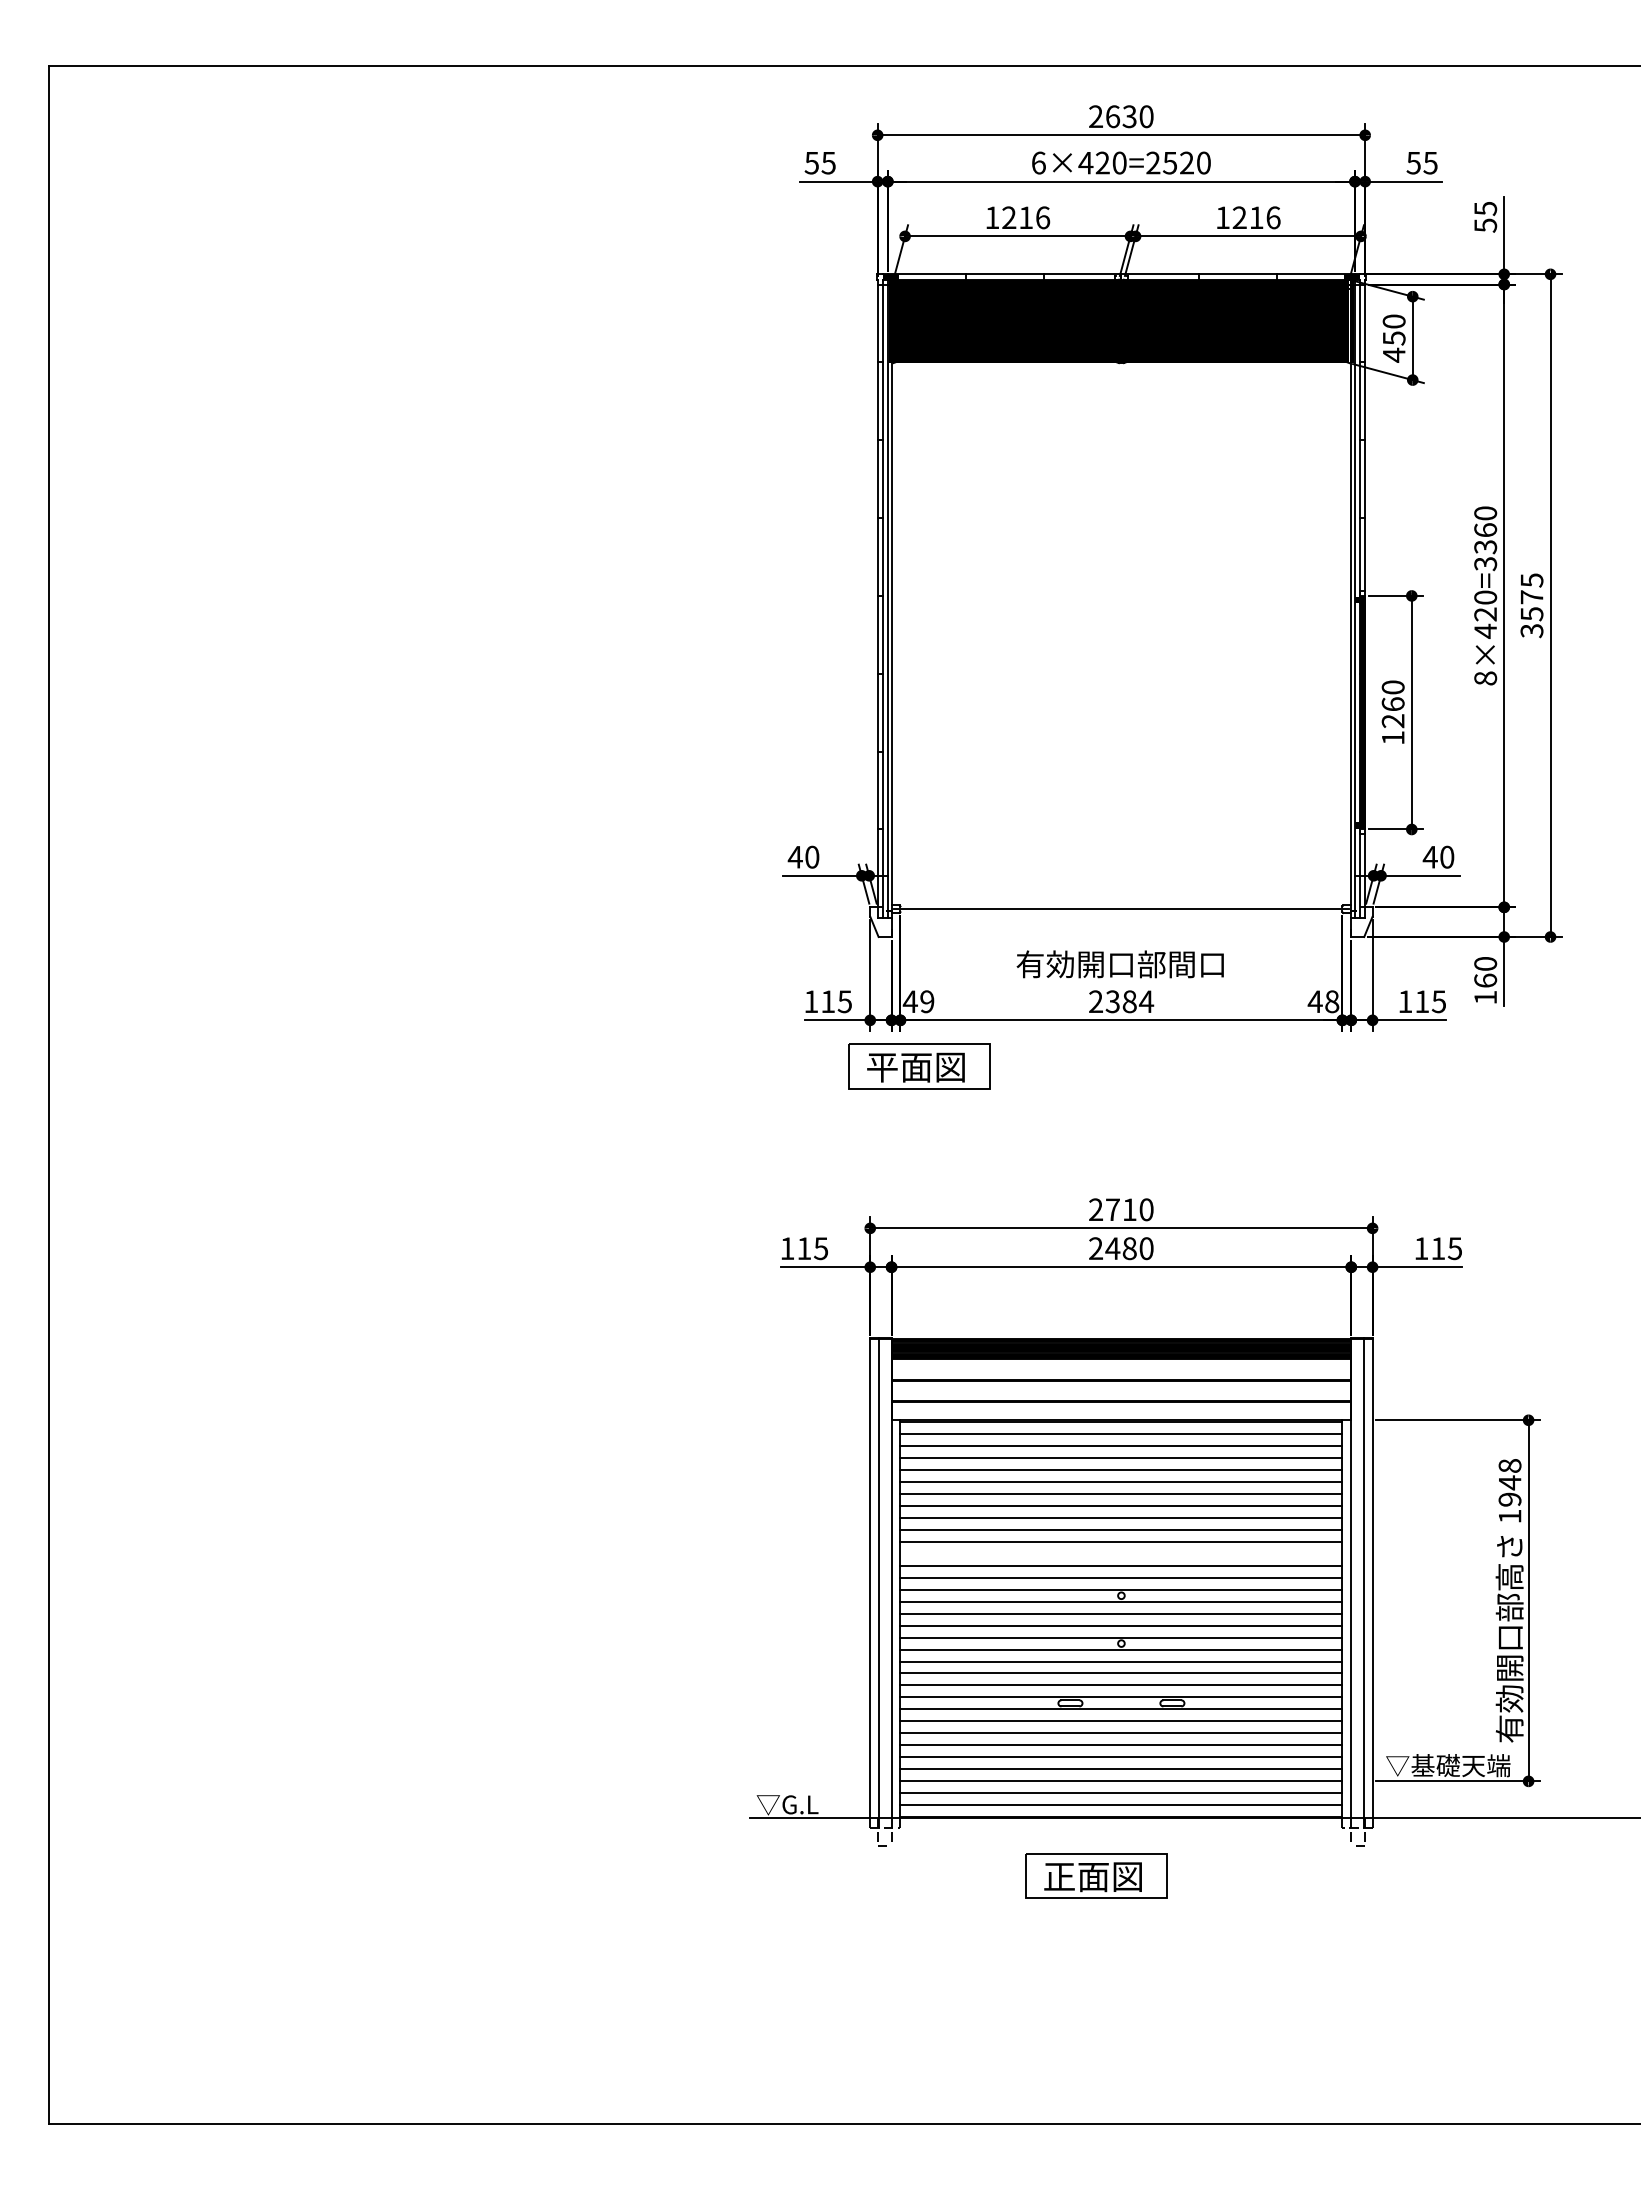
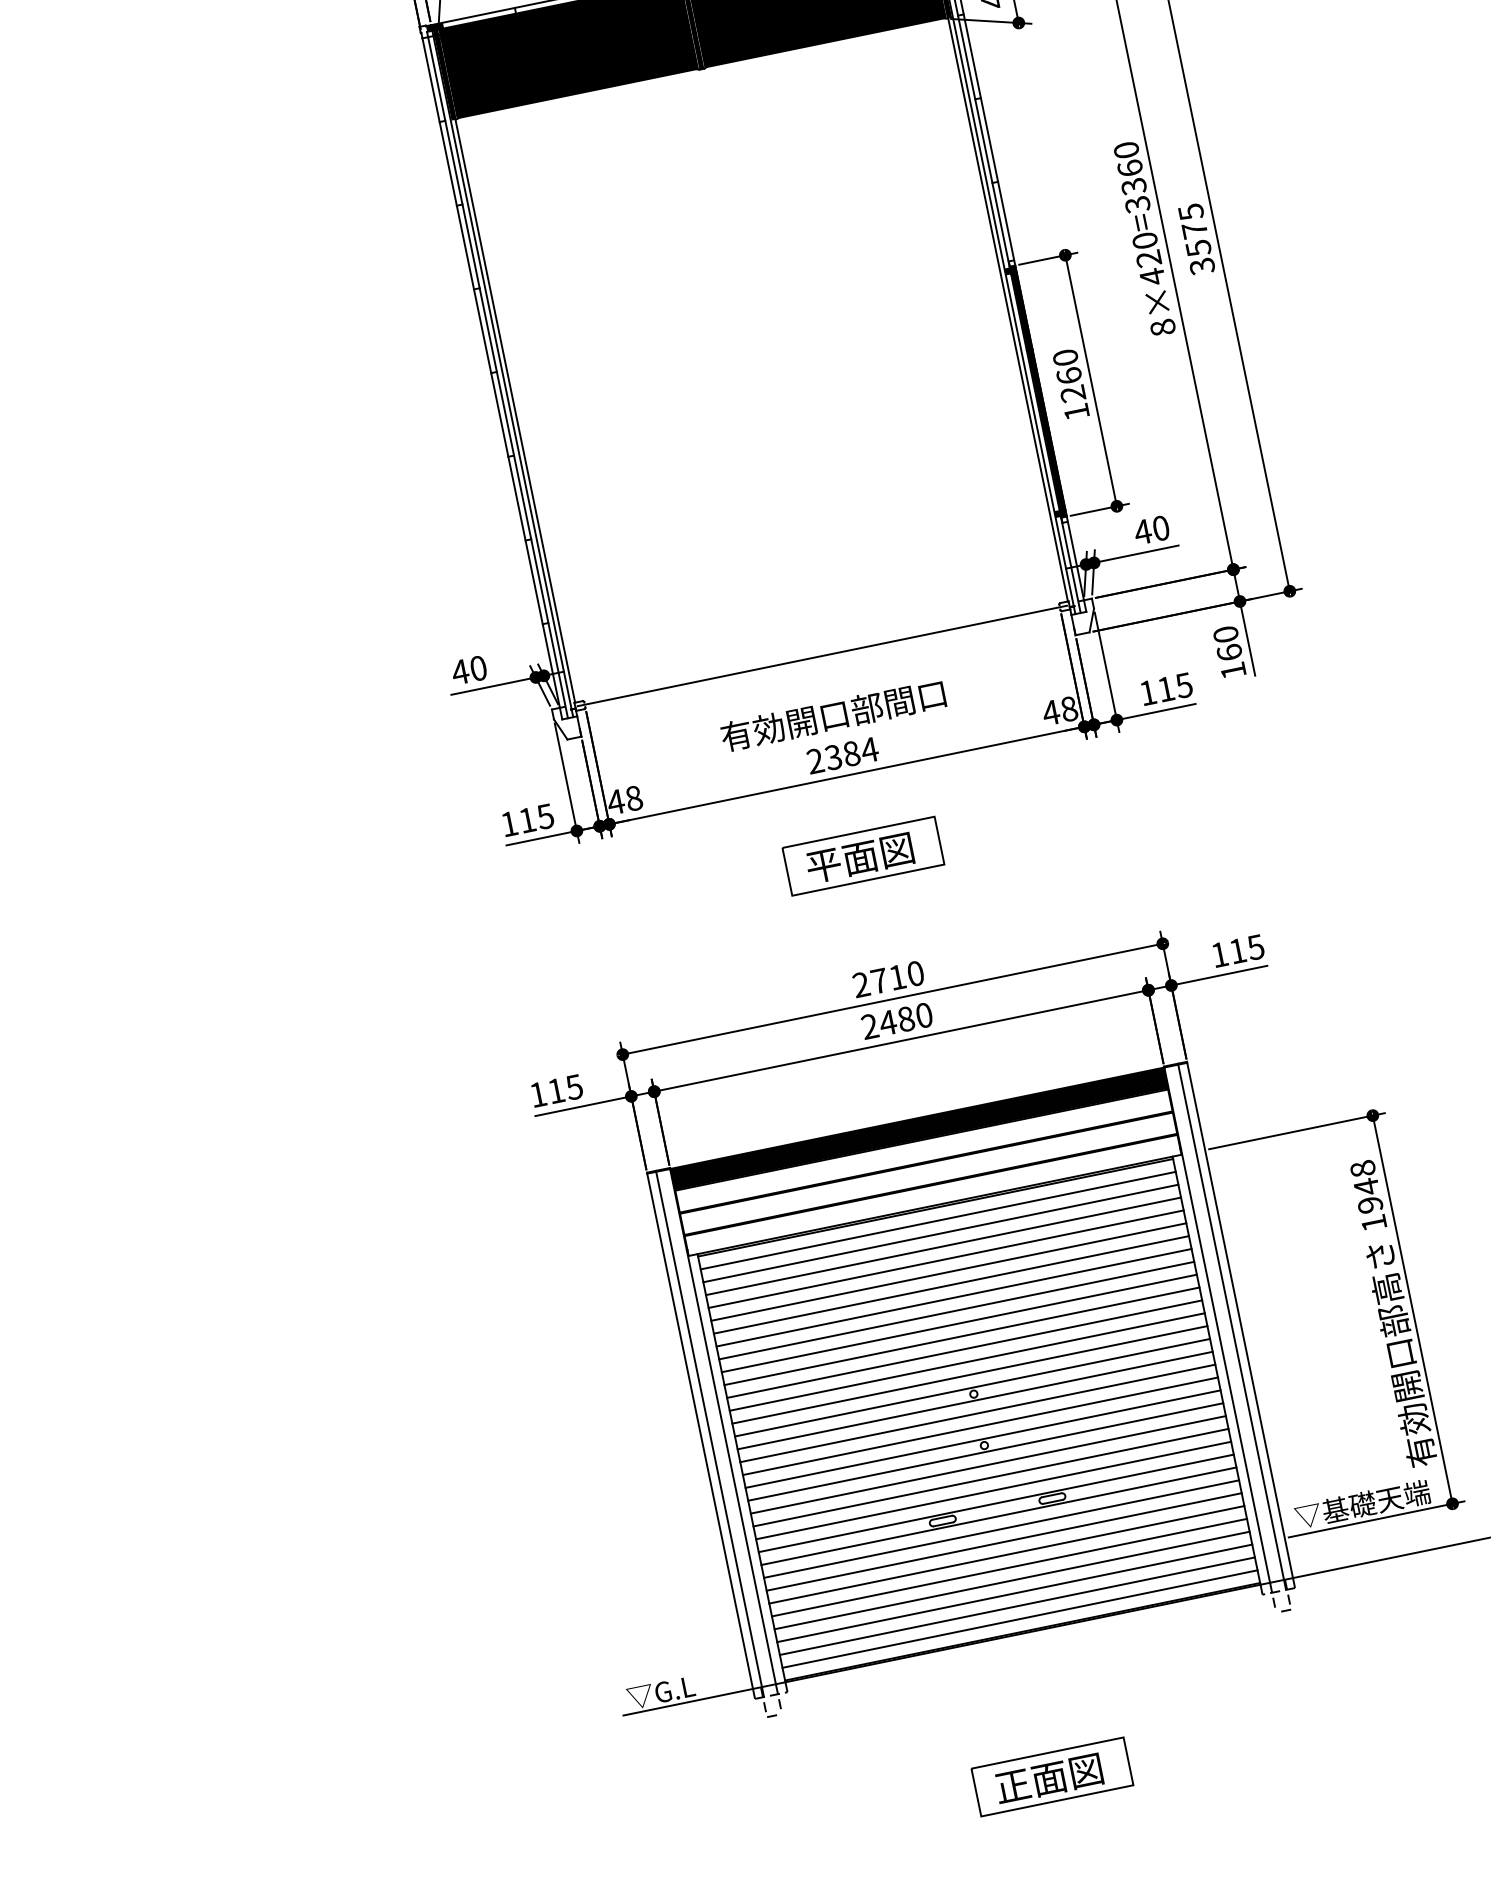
text: (927, 1001) -> (634, 798), 49 -> 48
part: (919, 1066) -> (863, 856), moved
line: (1121, 1553) -> (964, 1348), added
part: (1096, 1875) -> (1052, 1776), moved

